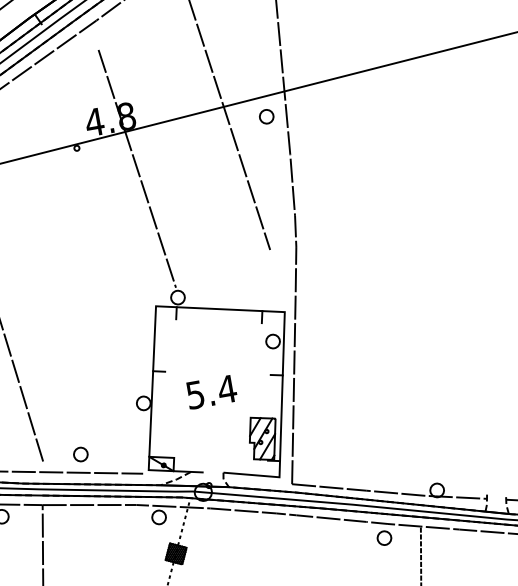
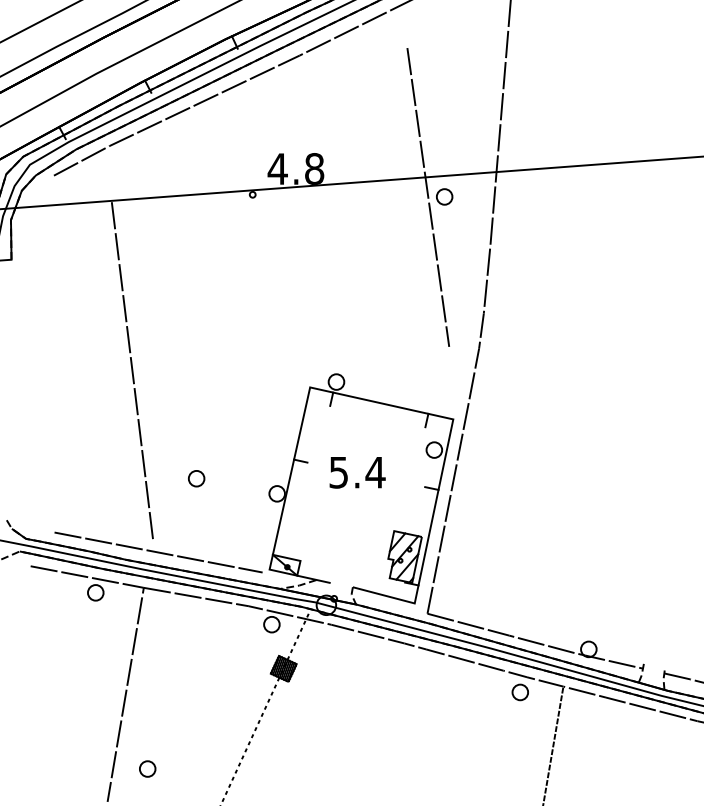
part: (266, 116) -> (444, 196), moved
line: (137, 168) -> (316, 229), removed
text: (211, 392) -> (357, 472), moved
part: (80, 454) -> (196, 478), moved

